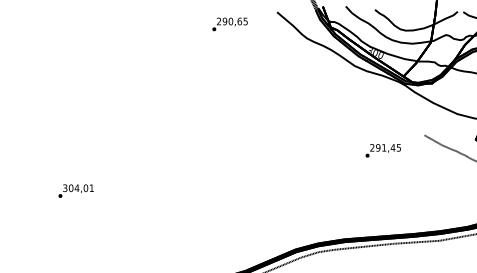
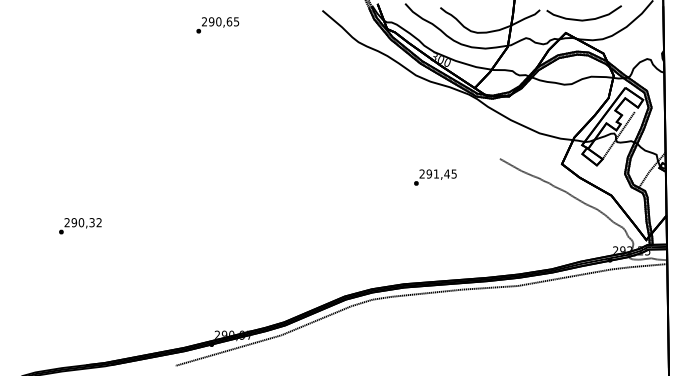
text: (229, 24) -> (217, 25), moved
text: (383, 150) -> (435, 177), moved
text: (77, 188) -> (82, 222), 304,01 -> 290,32

